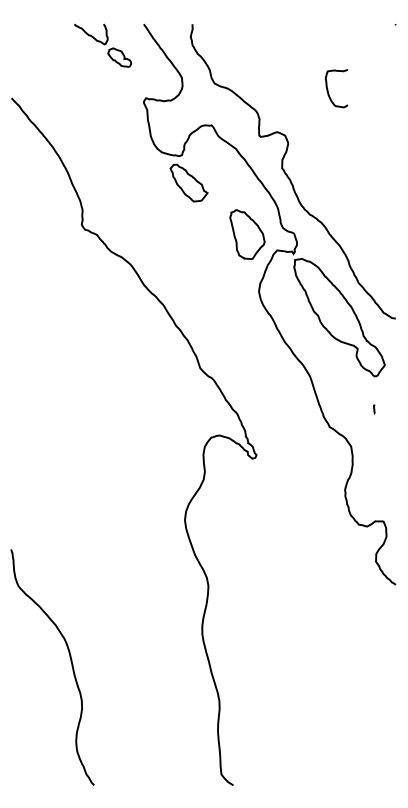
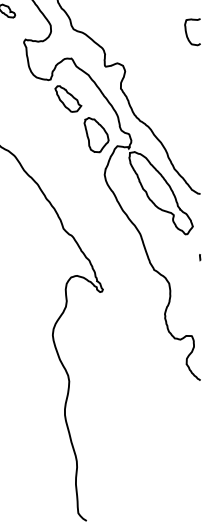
curve: (328, 89) -> (187, 32), moved
part: (188, 182) -> (67, 98), moved
curve: (374, 409) -> (200, 257), moved

